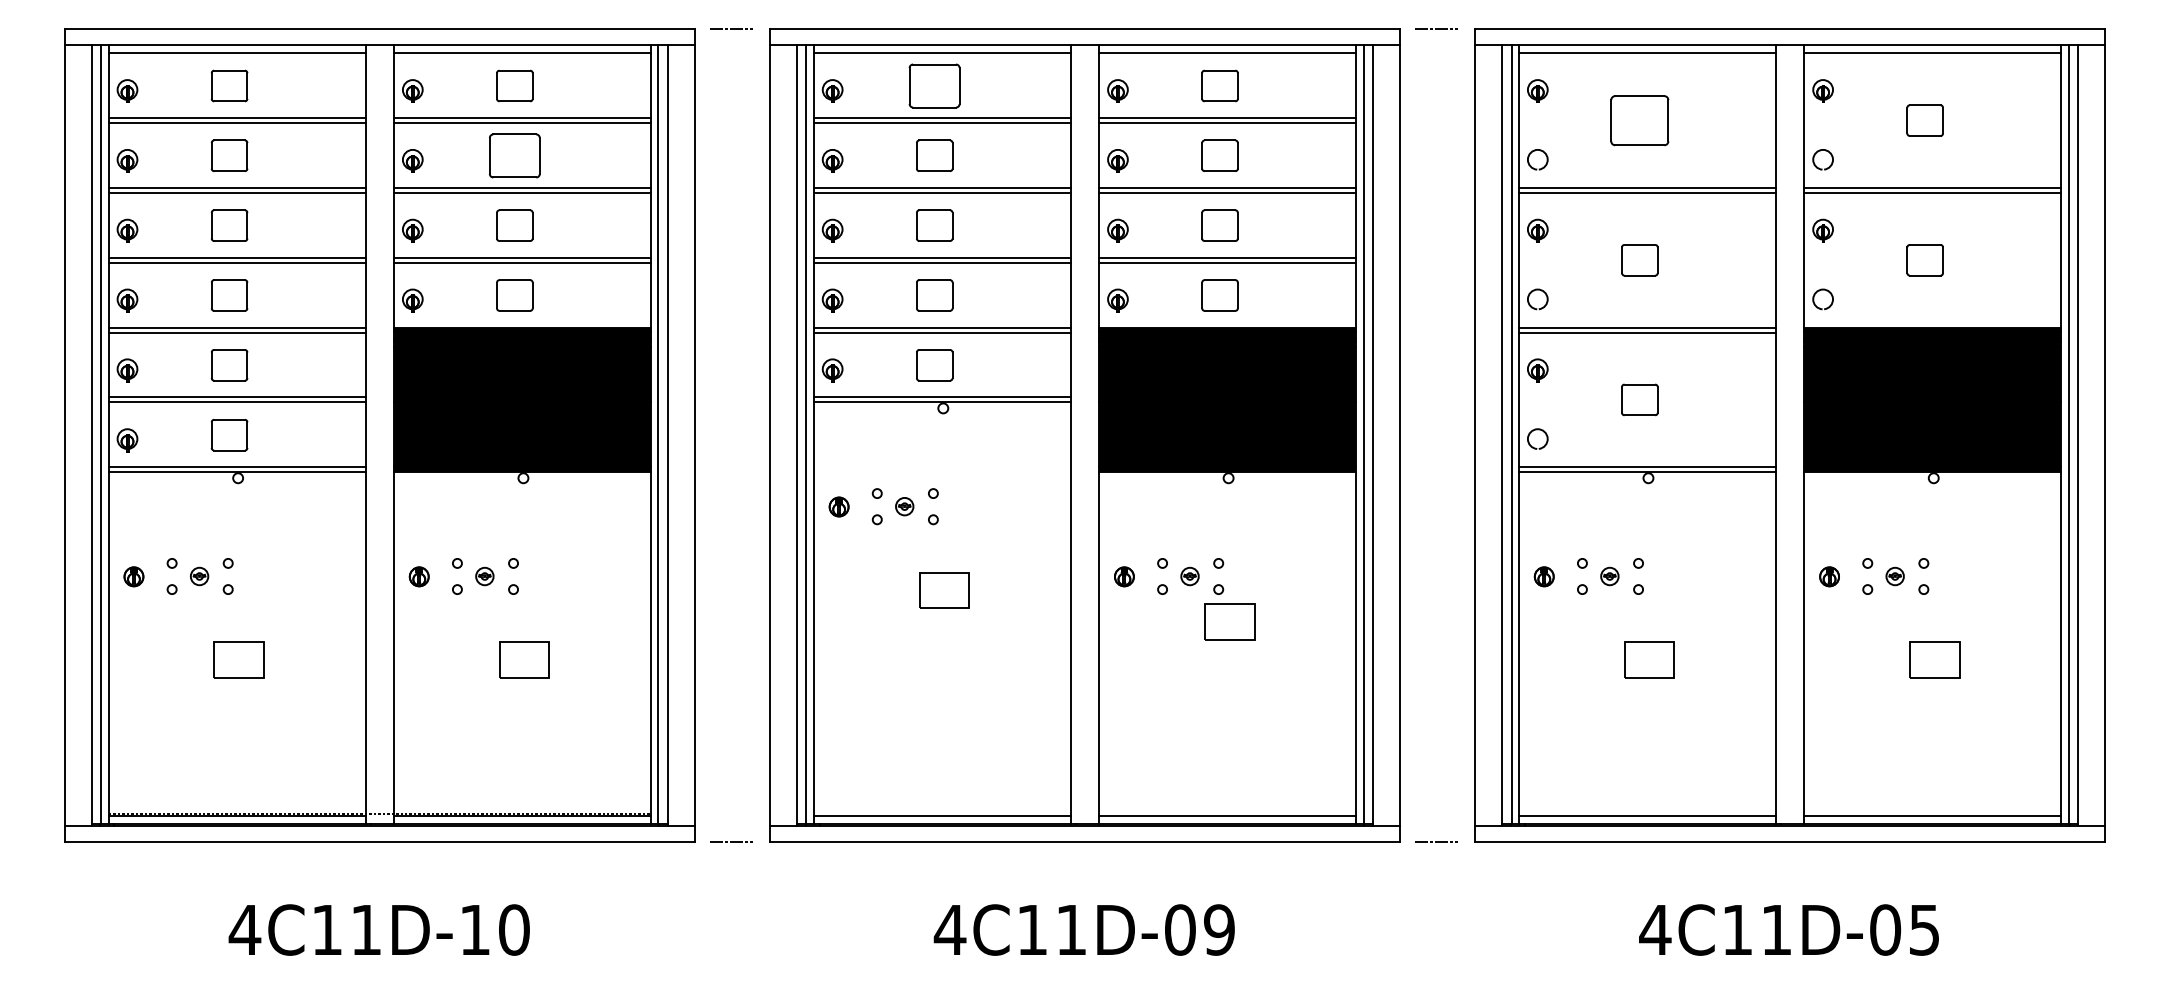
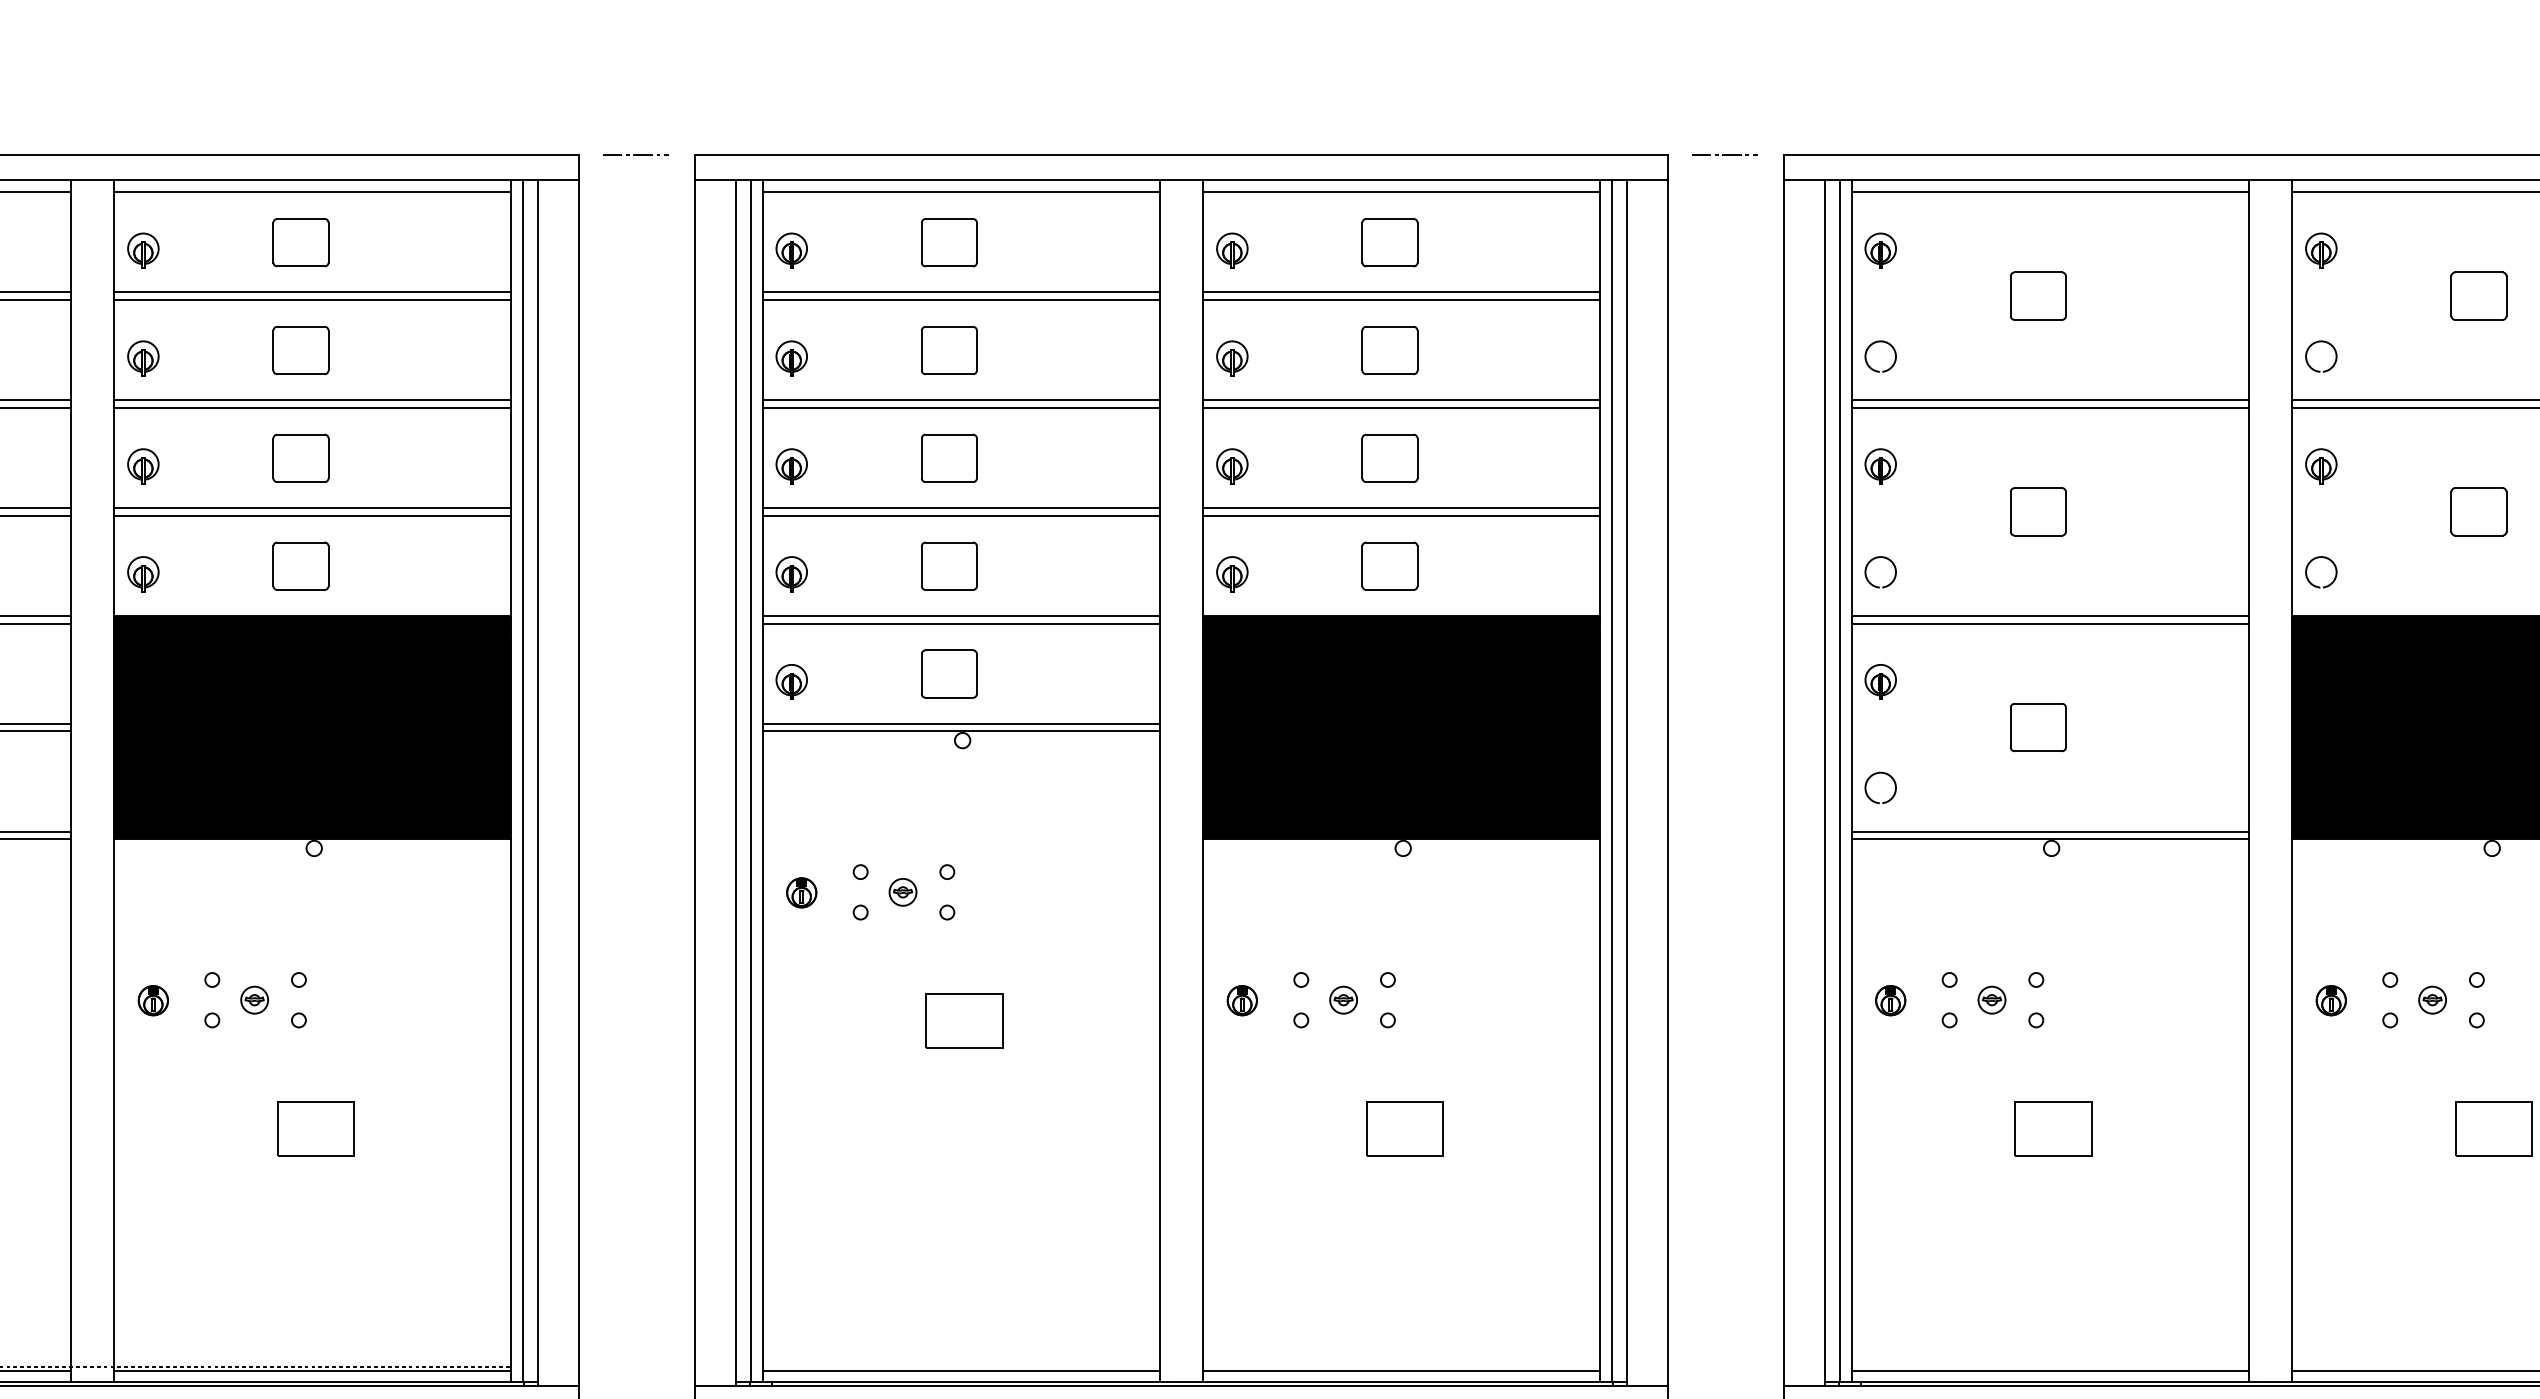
part: (934, 85) -> (949, 241), size x0.71
part: (1639, 120) -> (2037, 295), size x0.62
part: (514, 155) -> (300, 350), size x0.71
part: (1229, 621) -> (1404, 1128), moved

